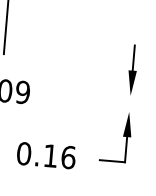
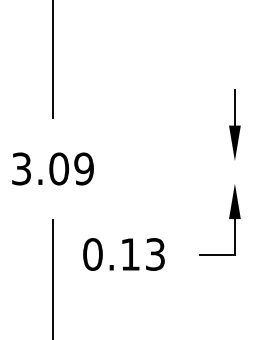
text: (68, 157) -> (155, 254), 0.16 -> 0.13

